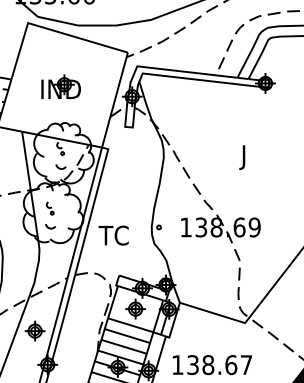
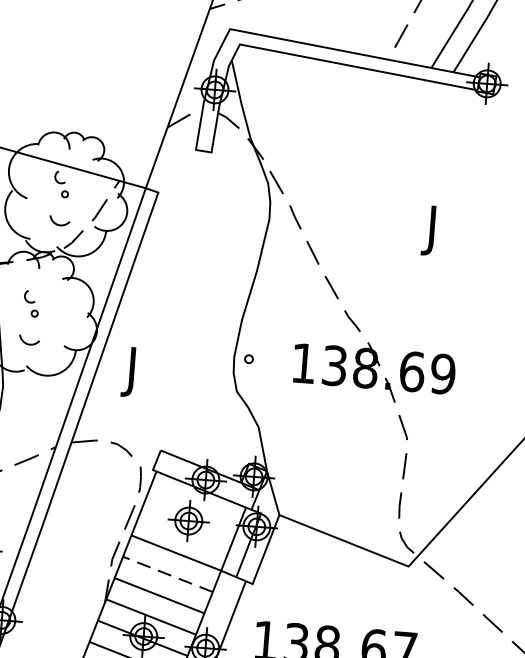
part: (60, 86) -> (71, 58), removed
text: (112, 237) -> (153, 372), TC -> J
line: (127, 336) -> (168, 575), solid -> dashed

